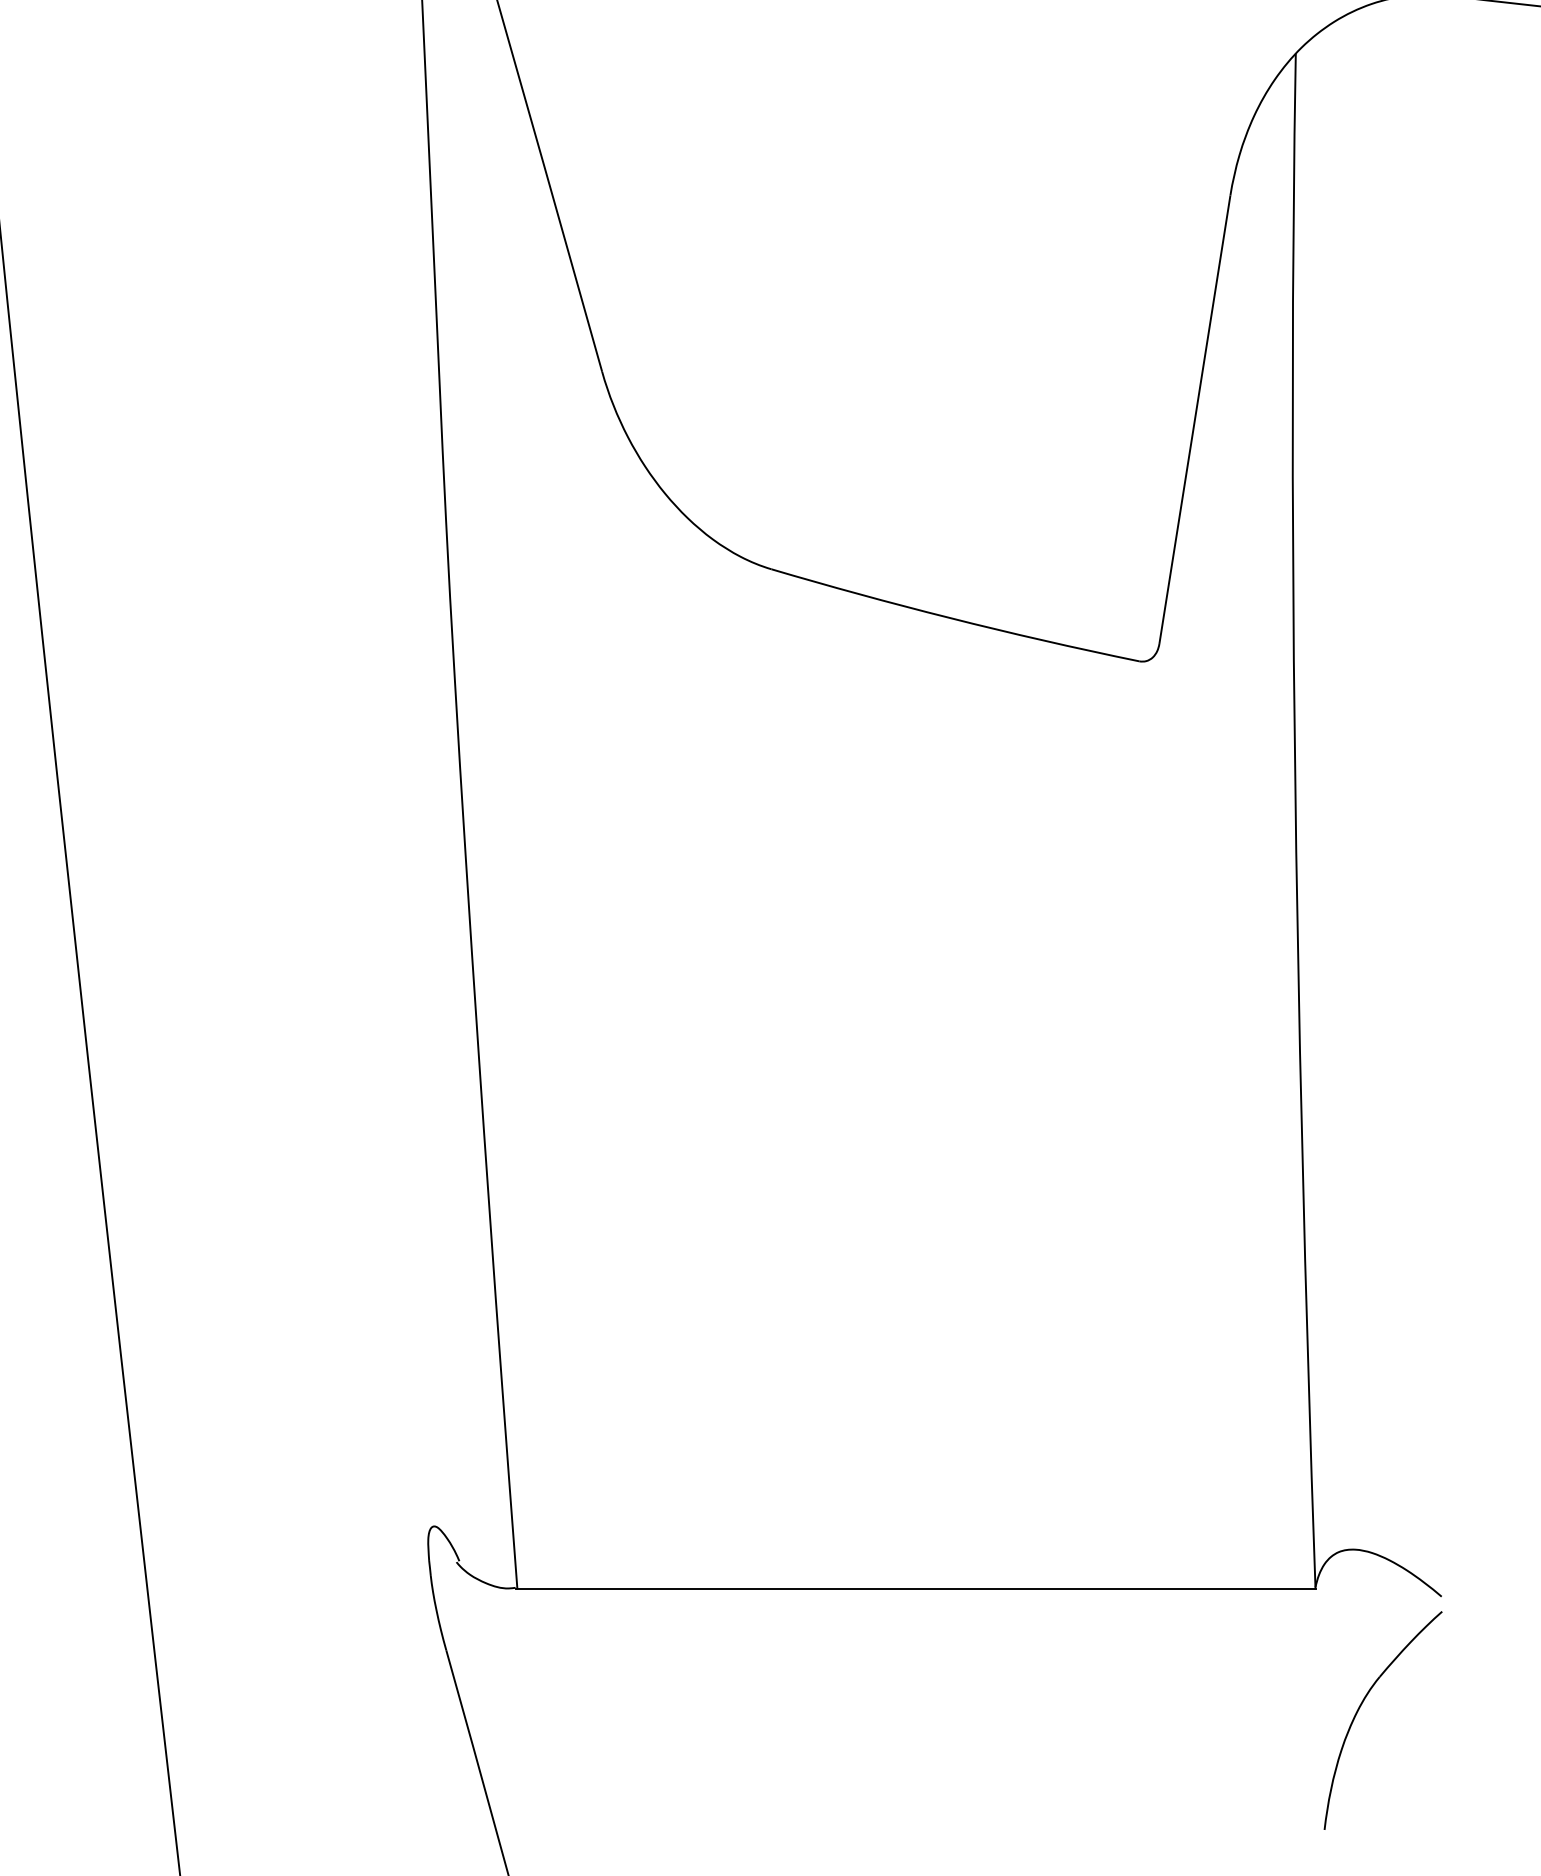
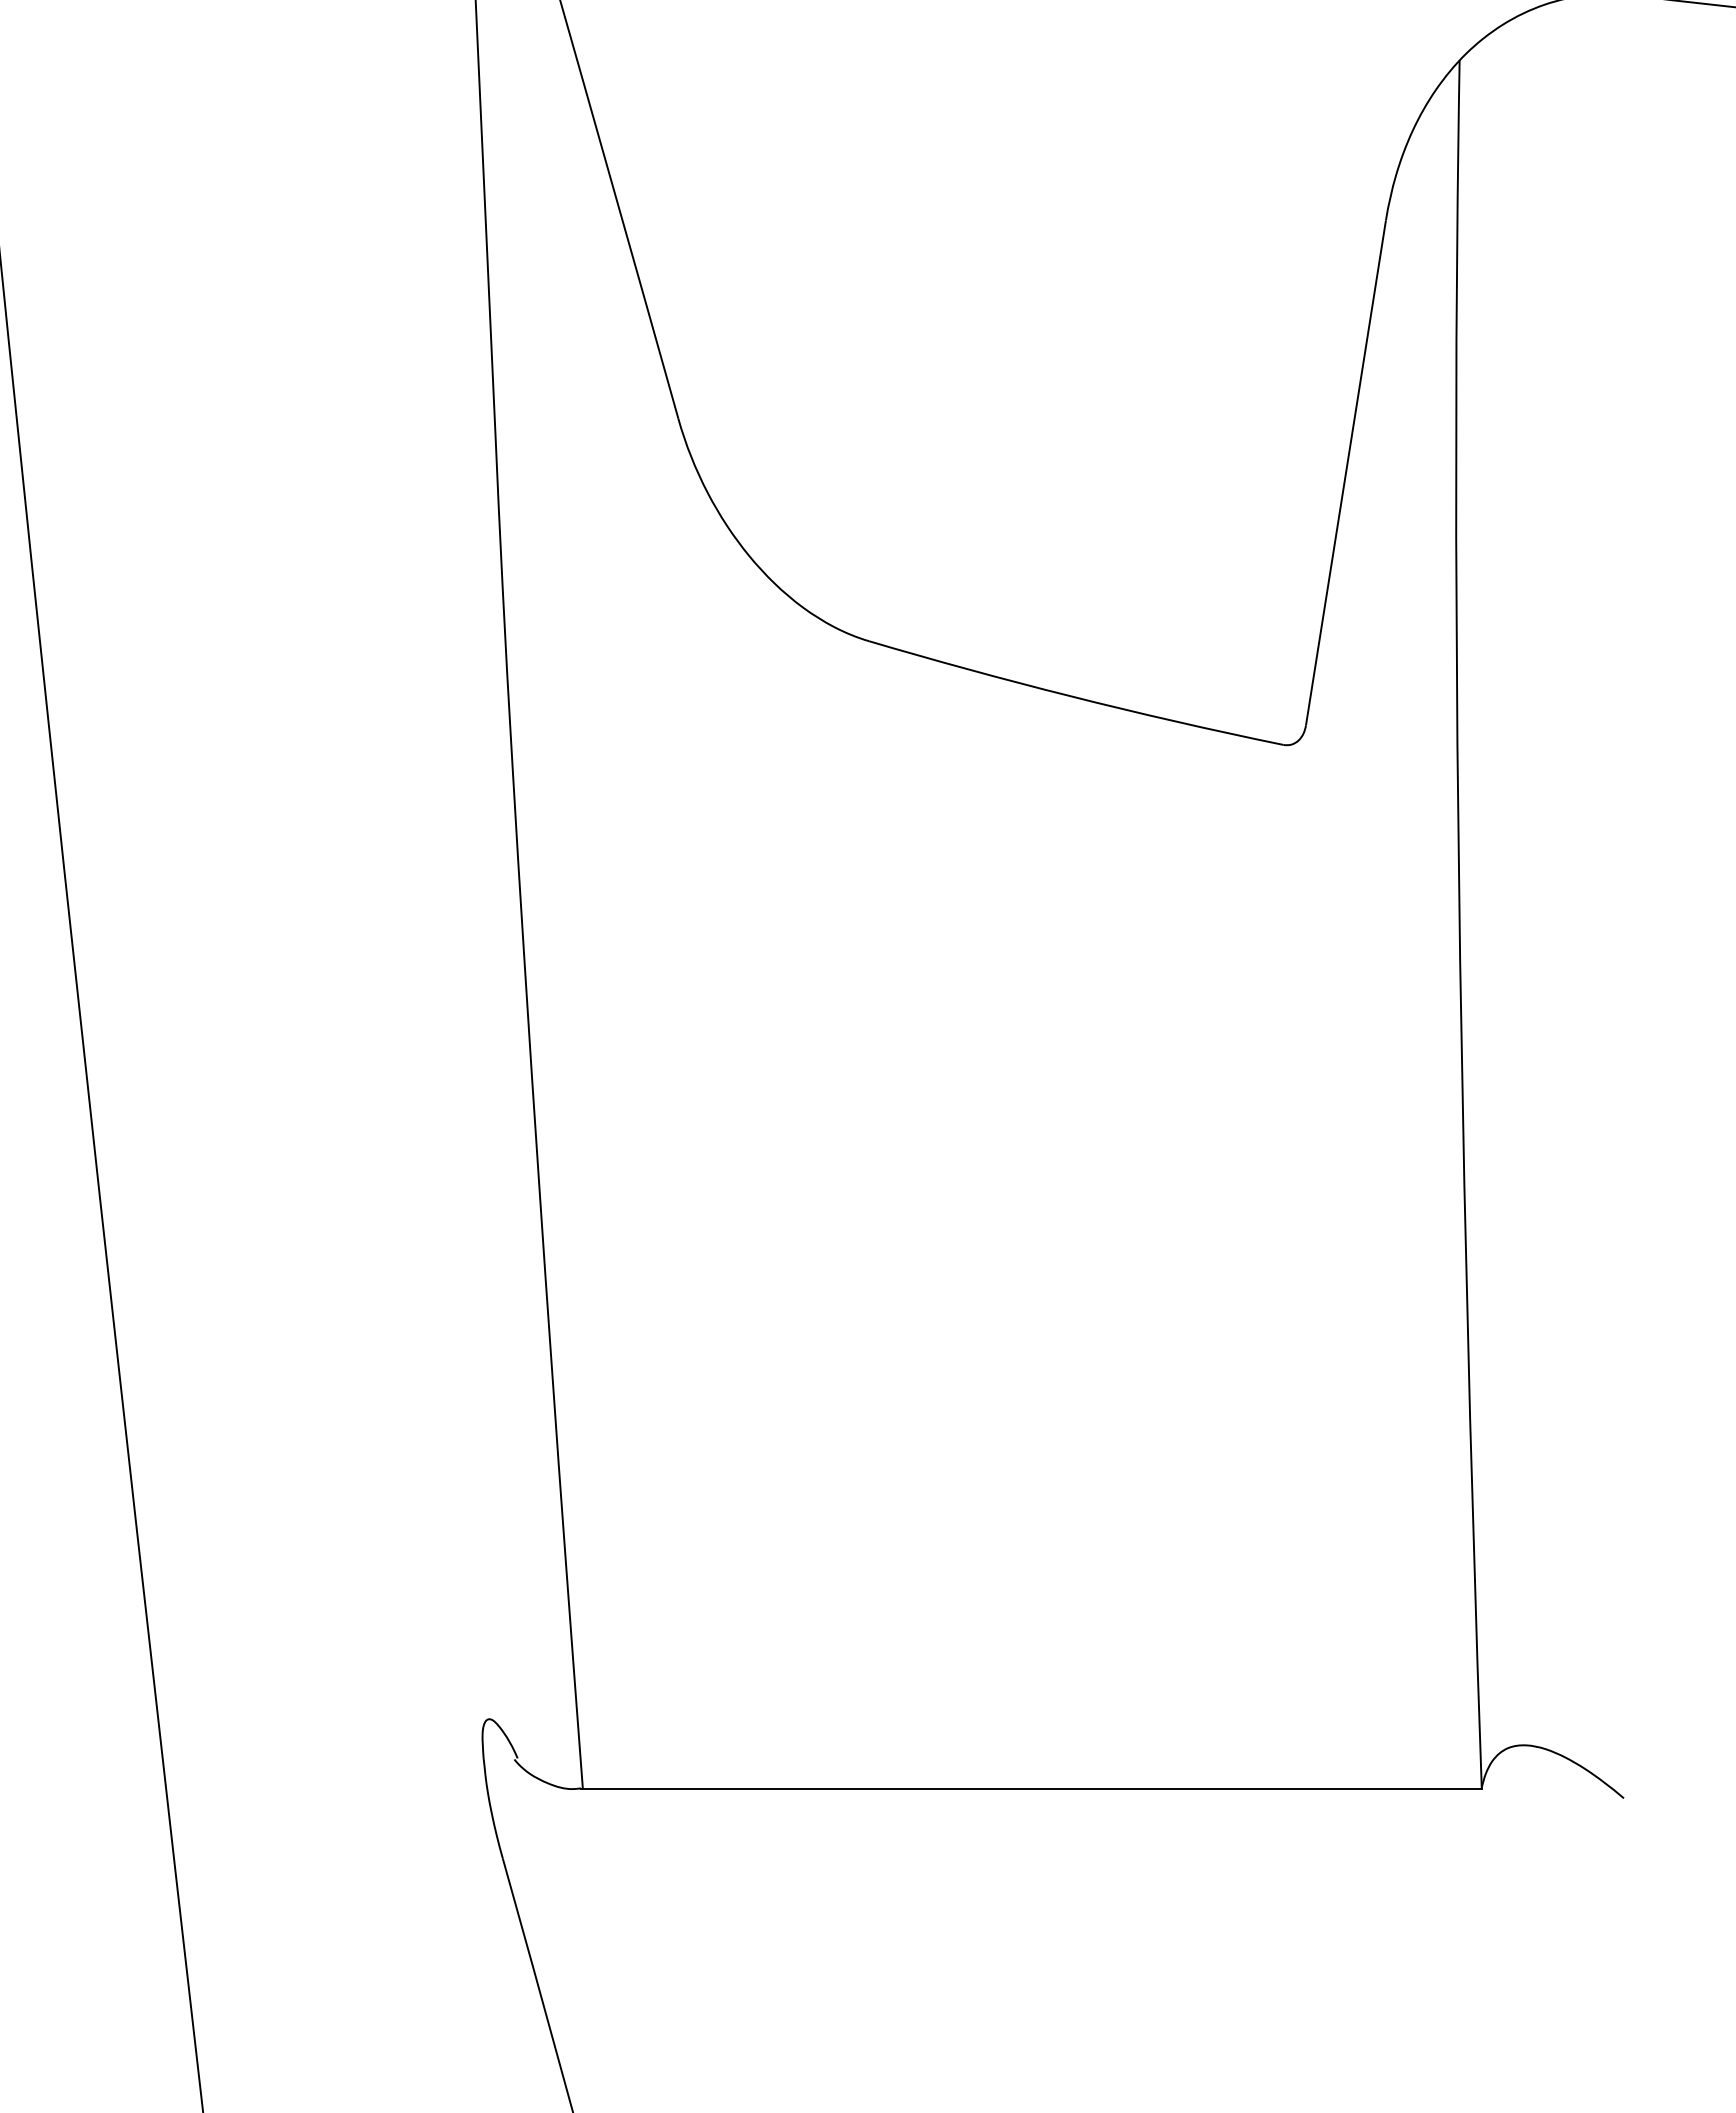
part: (1359, 1709) -> (1531, 1925), removed

